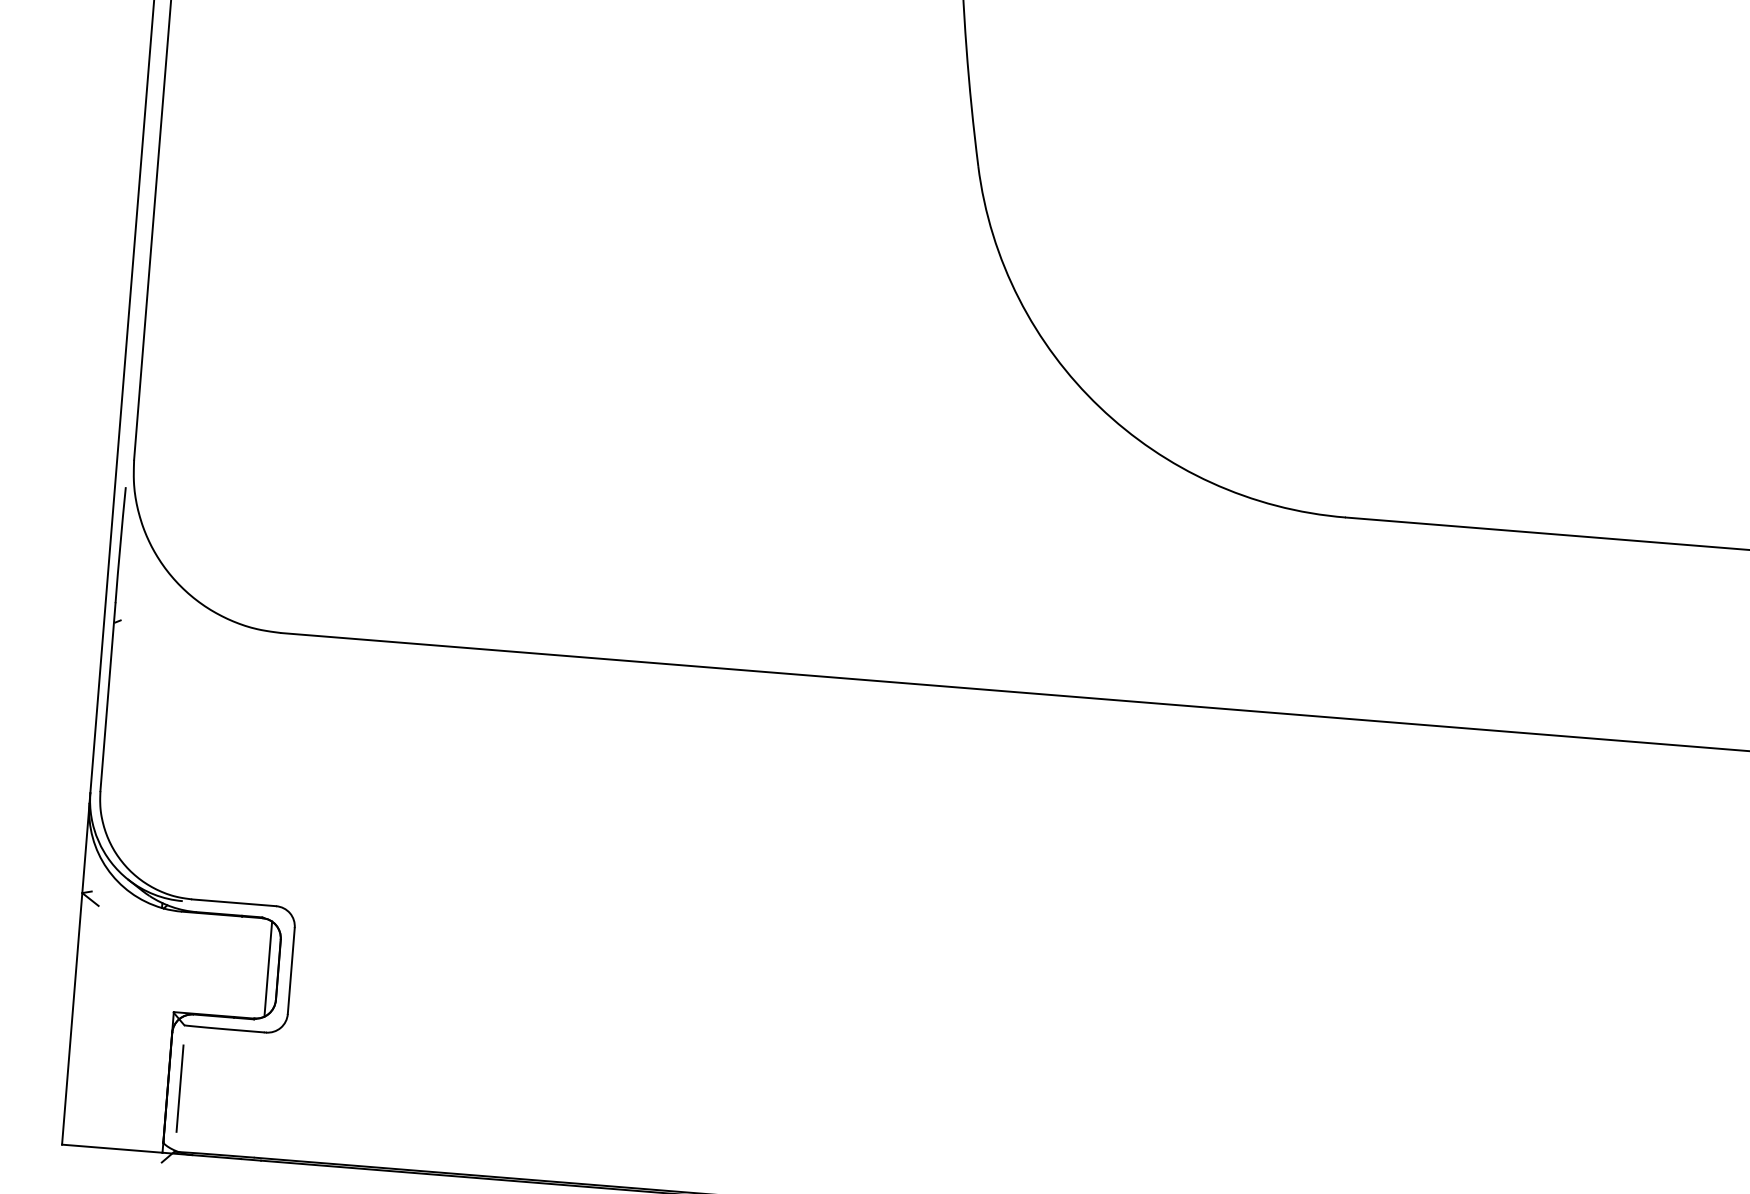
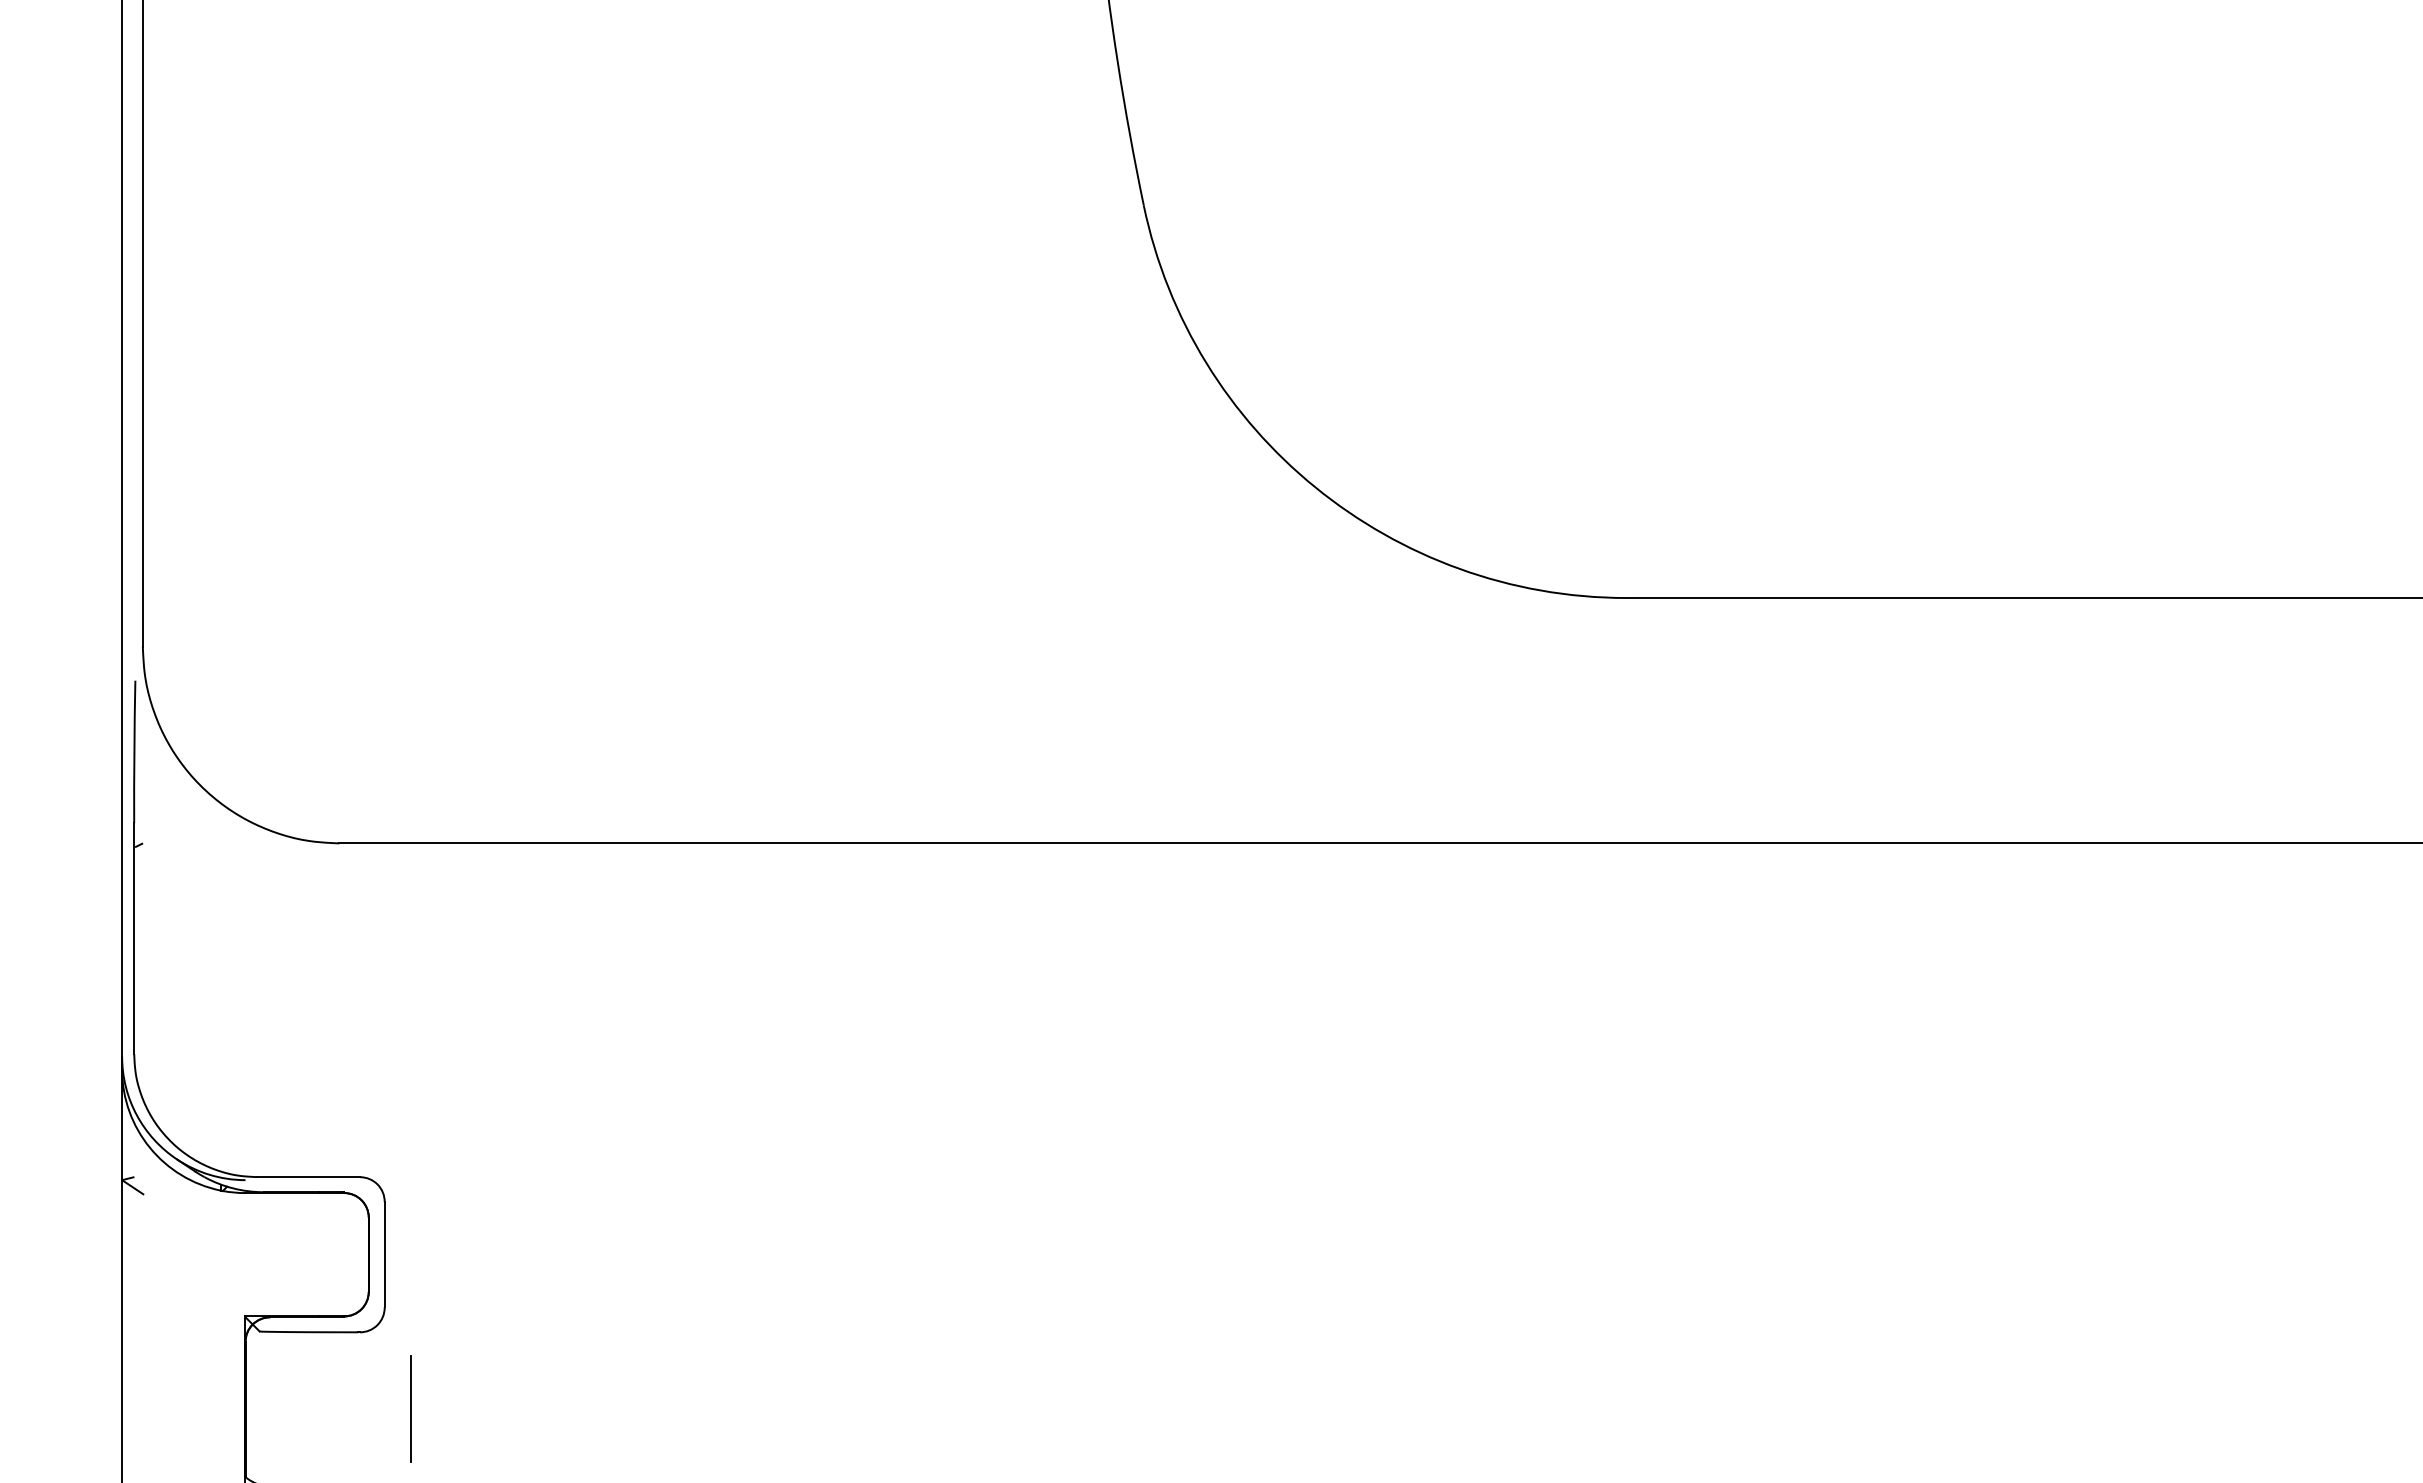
line: (268, 968) -> (356, 1254), removed
line: (180, 1088) -> (410, 1408), moved

